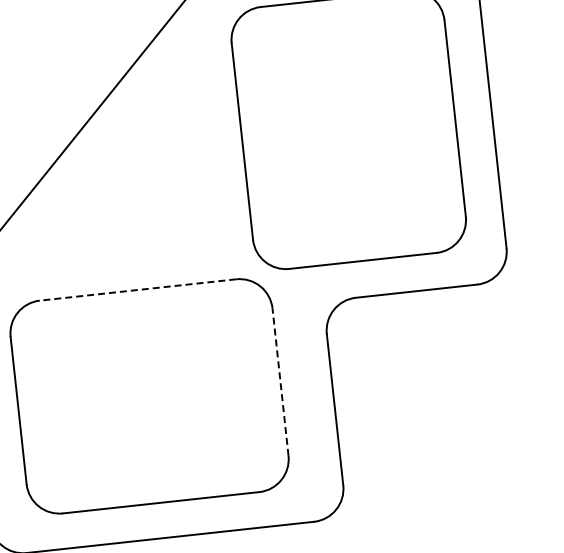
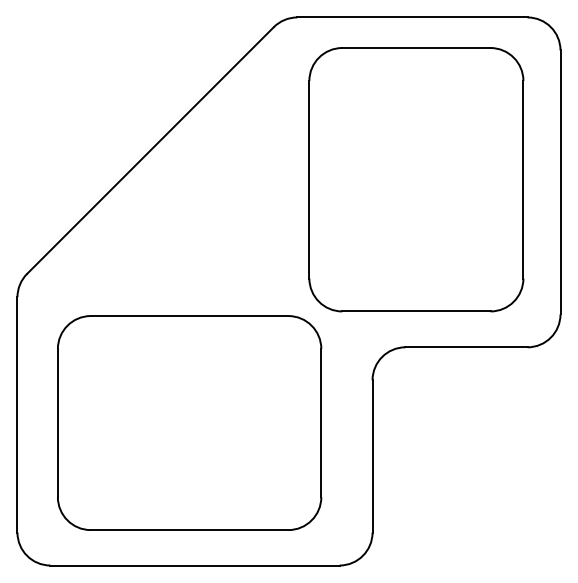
line: (137, 290) -> (189, 316), dashed -> solid
line: (280, 381) -> (321, 422), dashed -> solid

